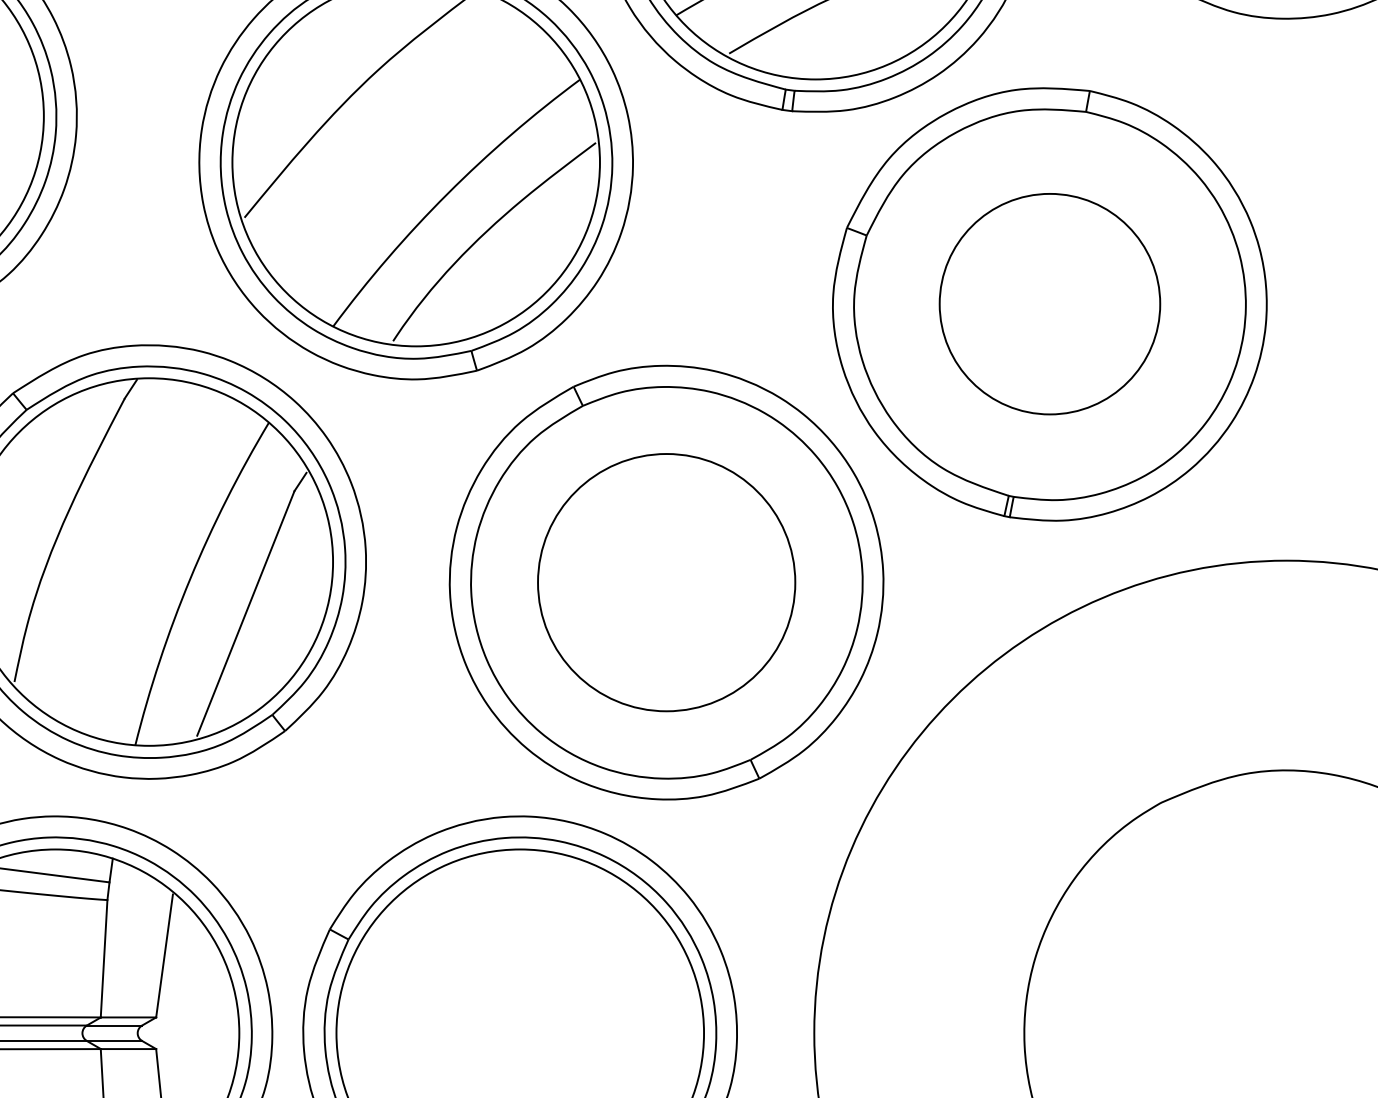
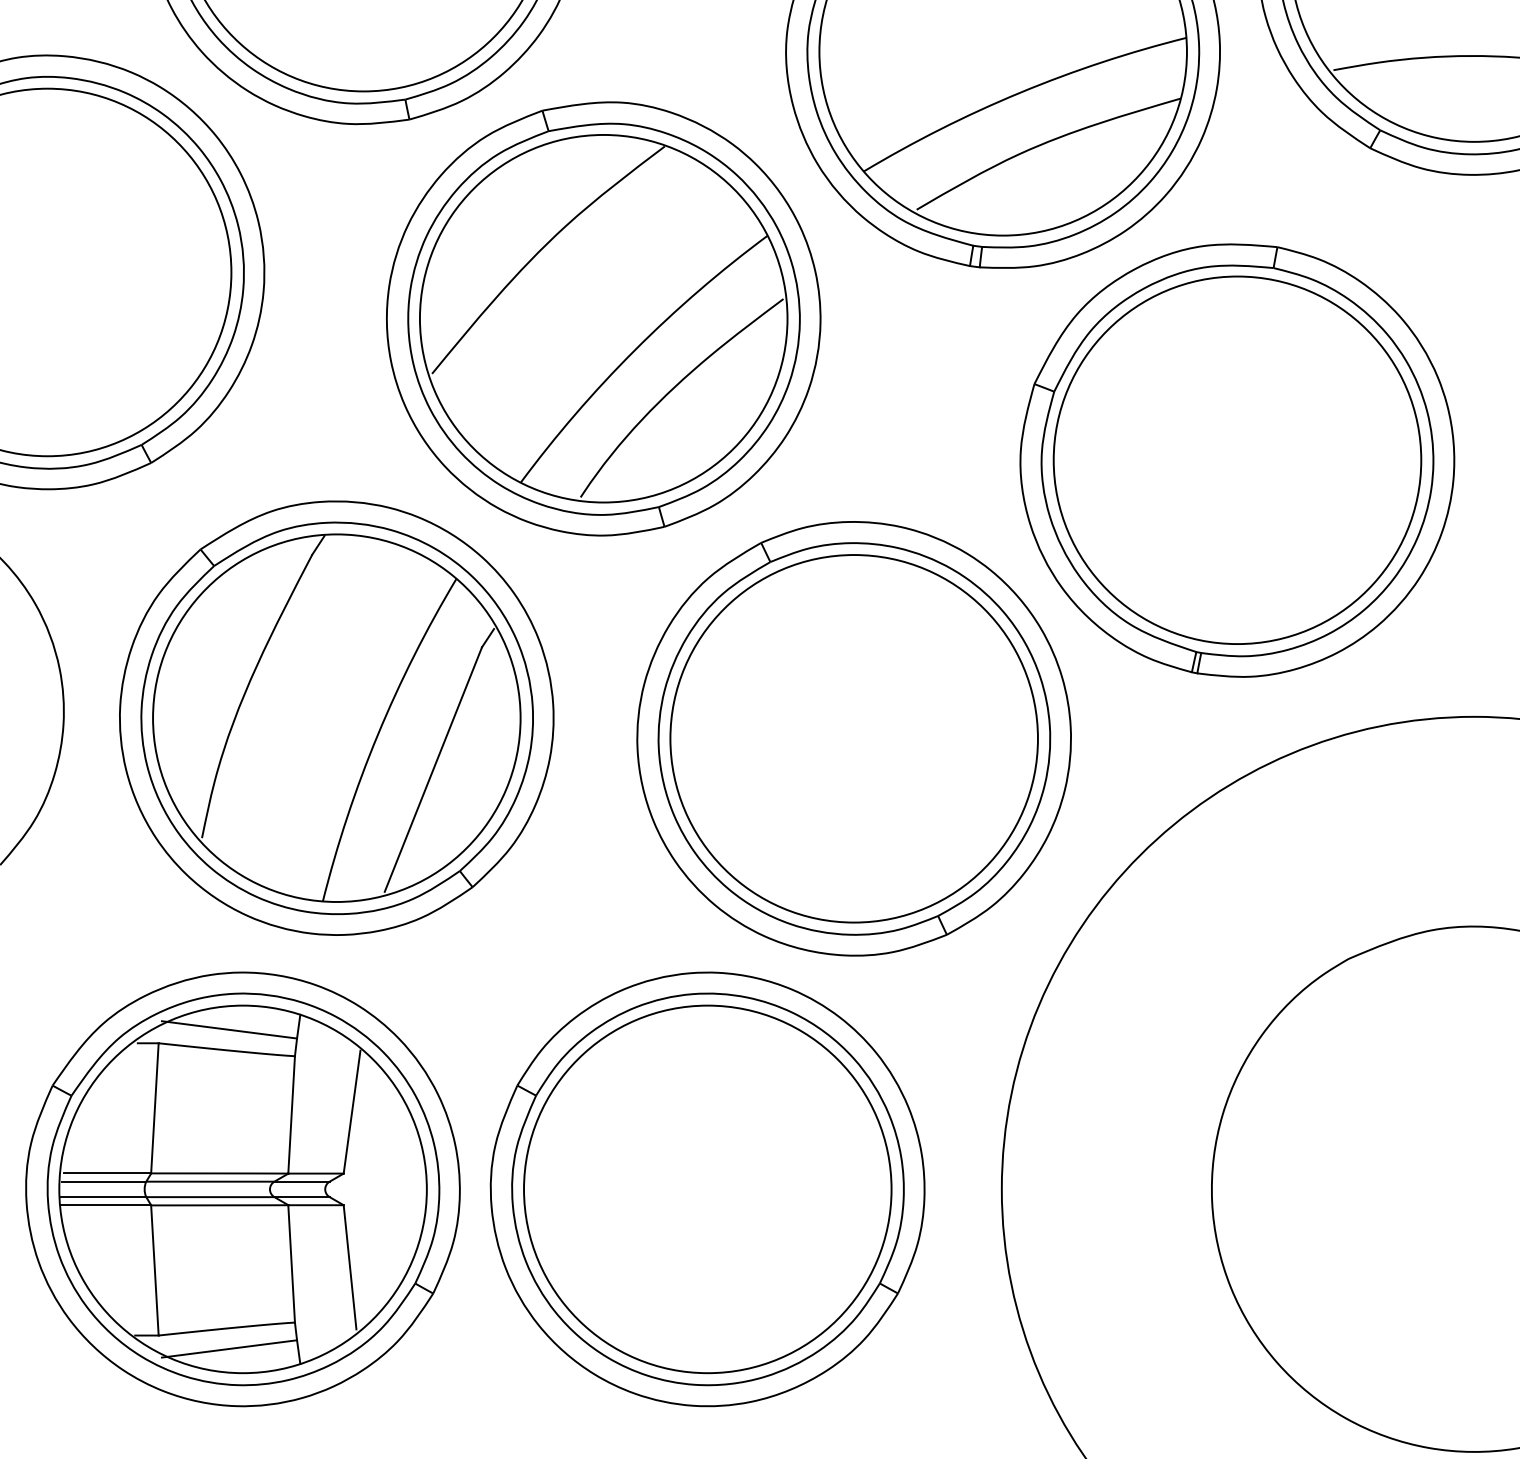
circle: (1049, 304) -> (1237, 460), size x1.67
circle: (665, 582) -> (853, 738), size x1.43

